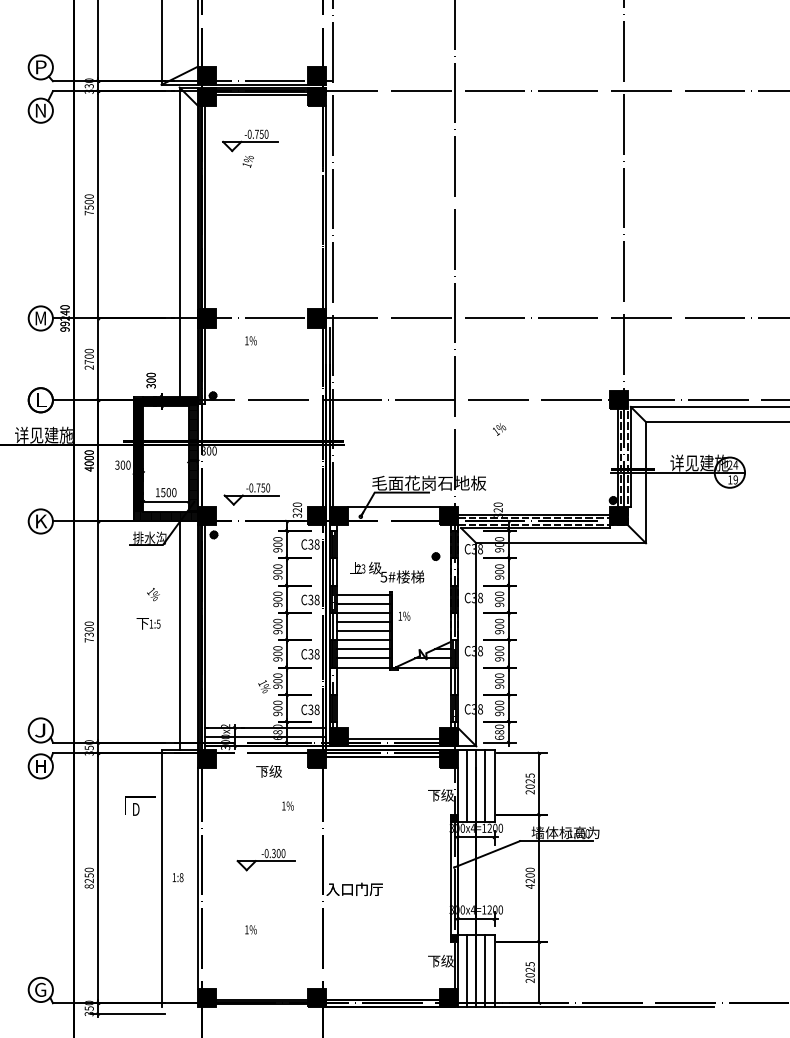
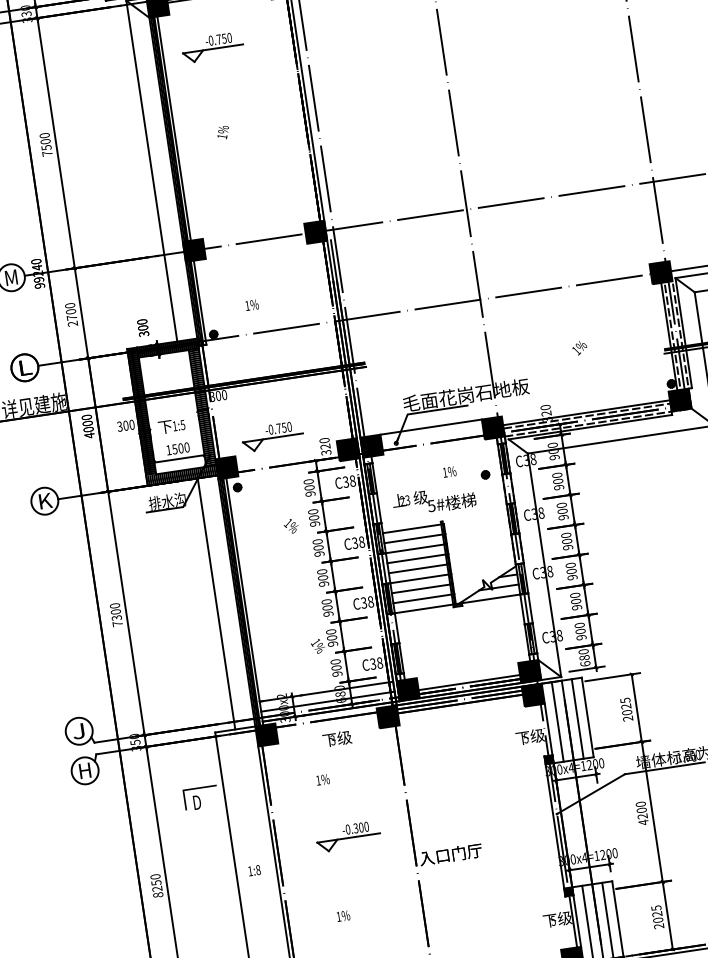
text: (247, 161) -> (222, 132), moved
text: (250, 340) -> (251, 304), moved
text: (499, 429) -> (579, 348), moved
text: (153, 594) -> (291, 526), moved
text: (404, 615) -> (449, 471), moved
text: (148, 623) -> (171, 426), moved
text: (287, 805) -> (322, 779), moved

